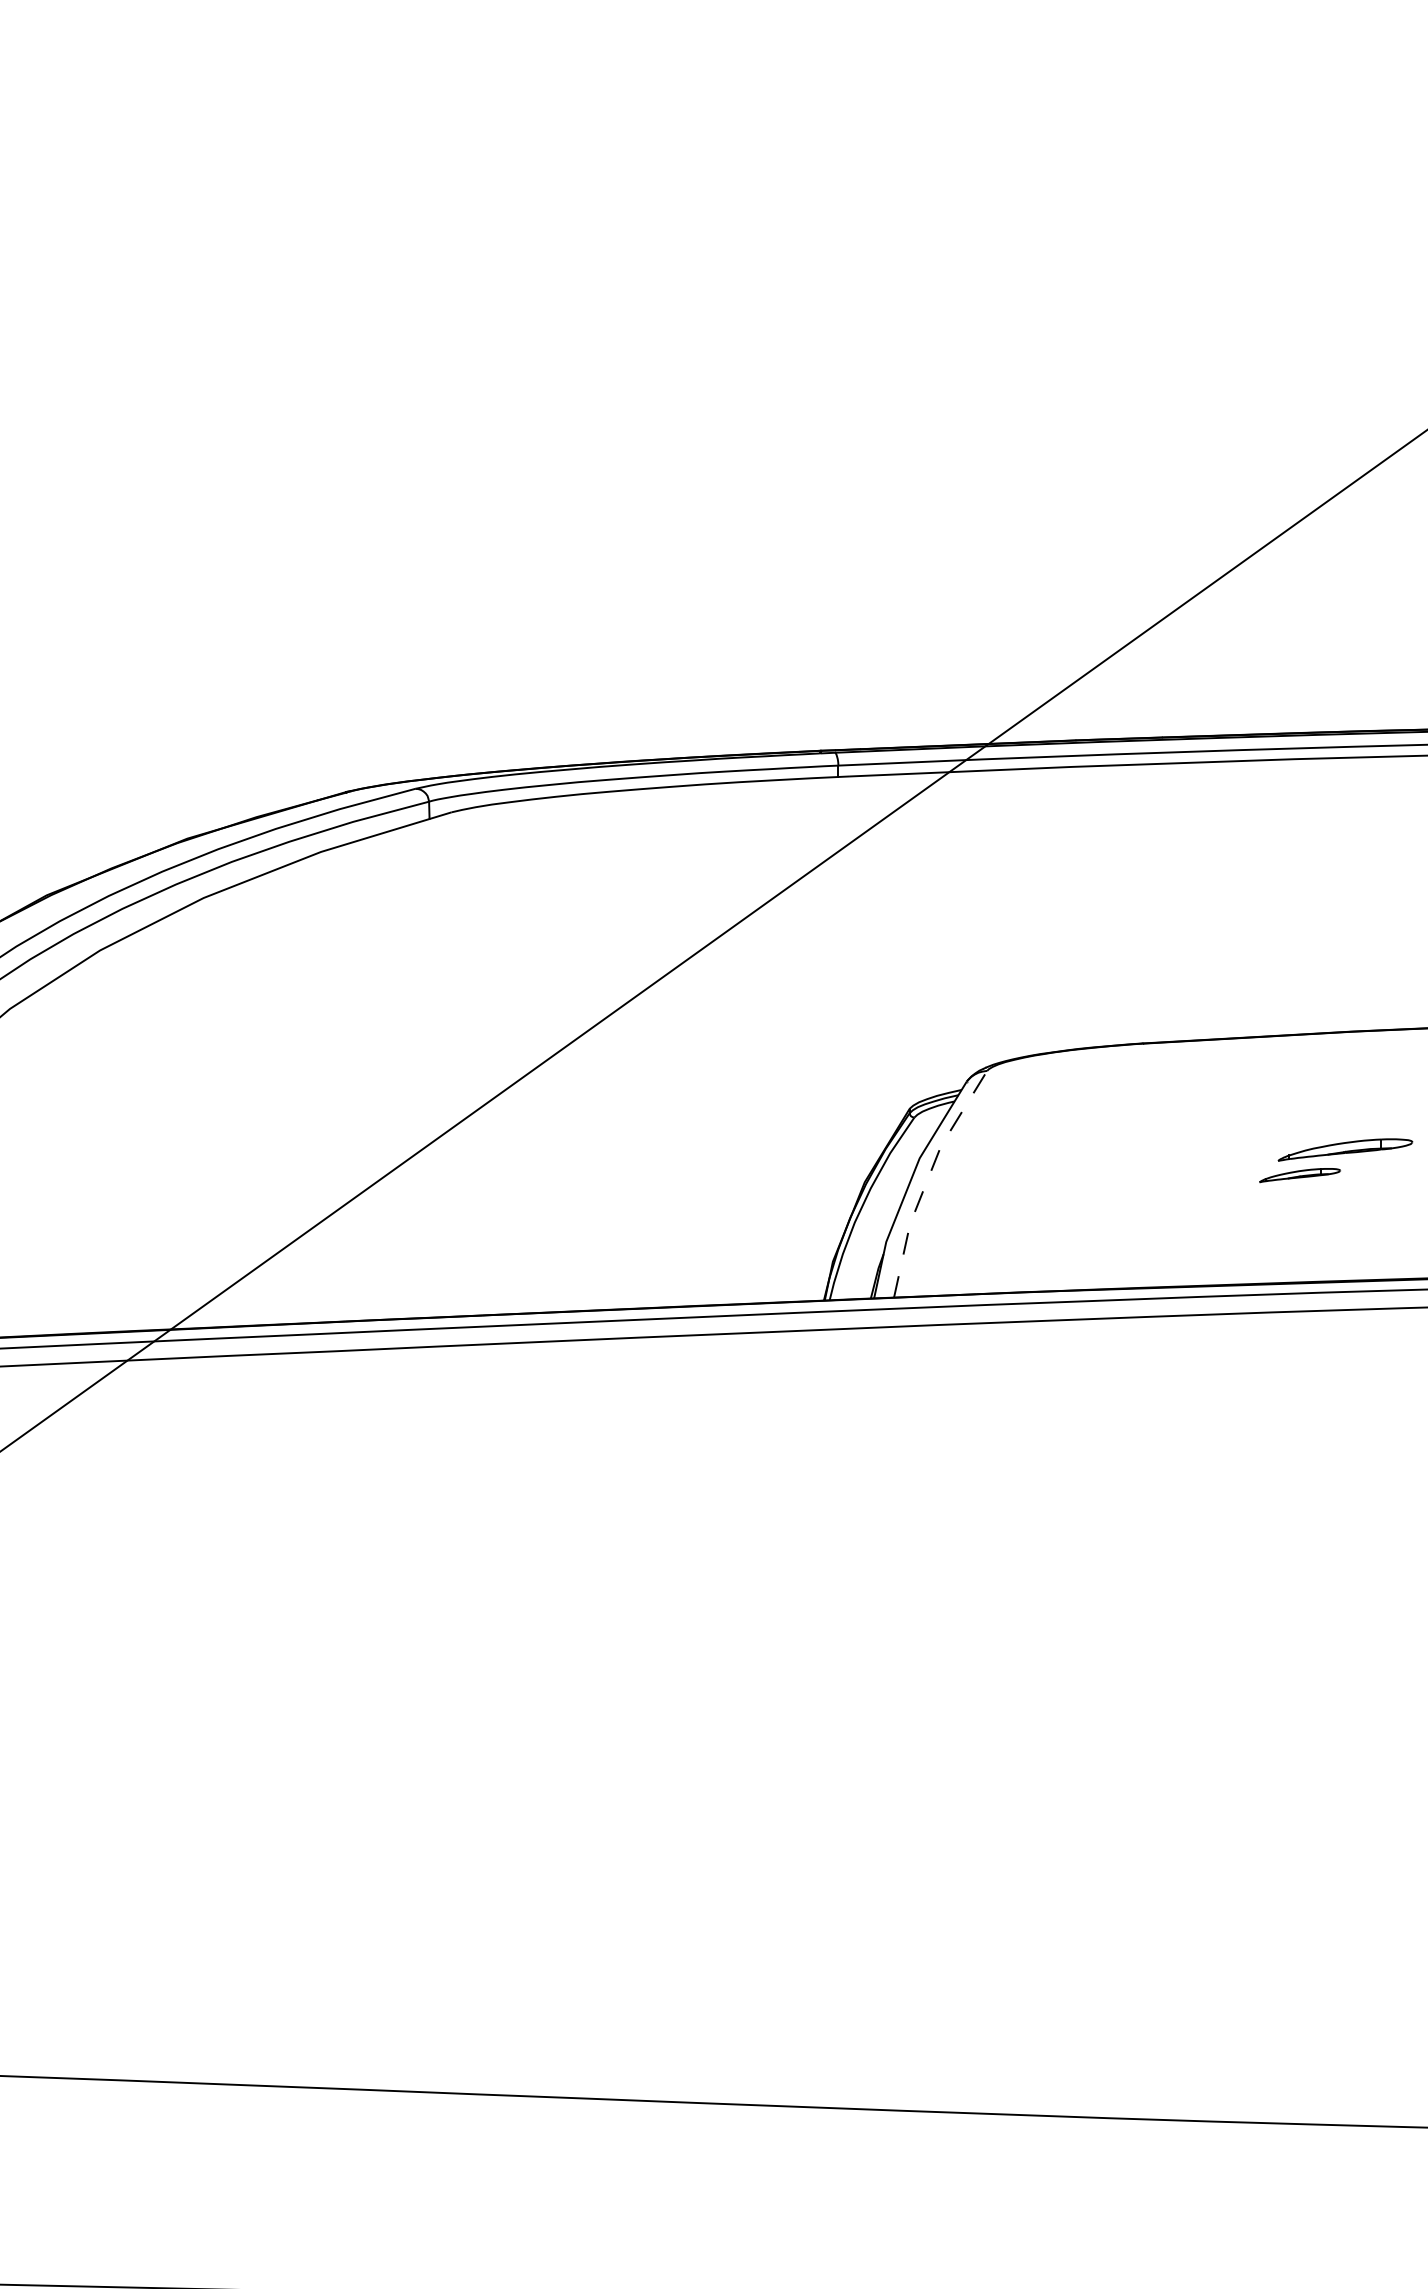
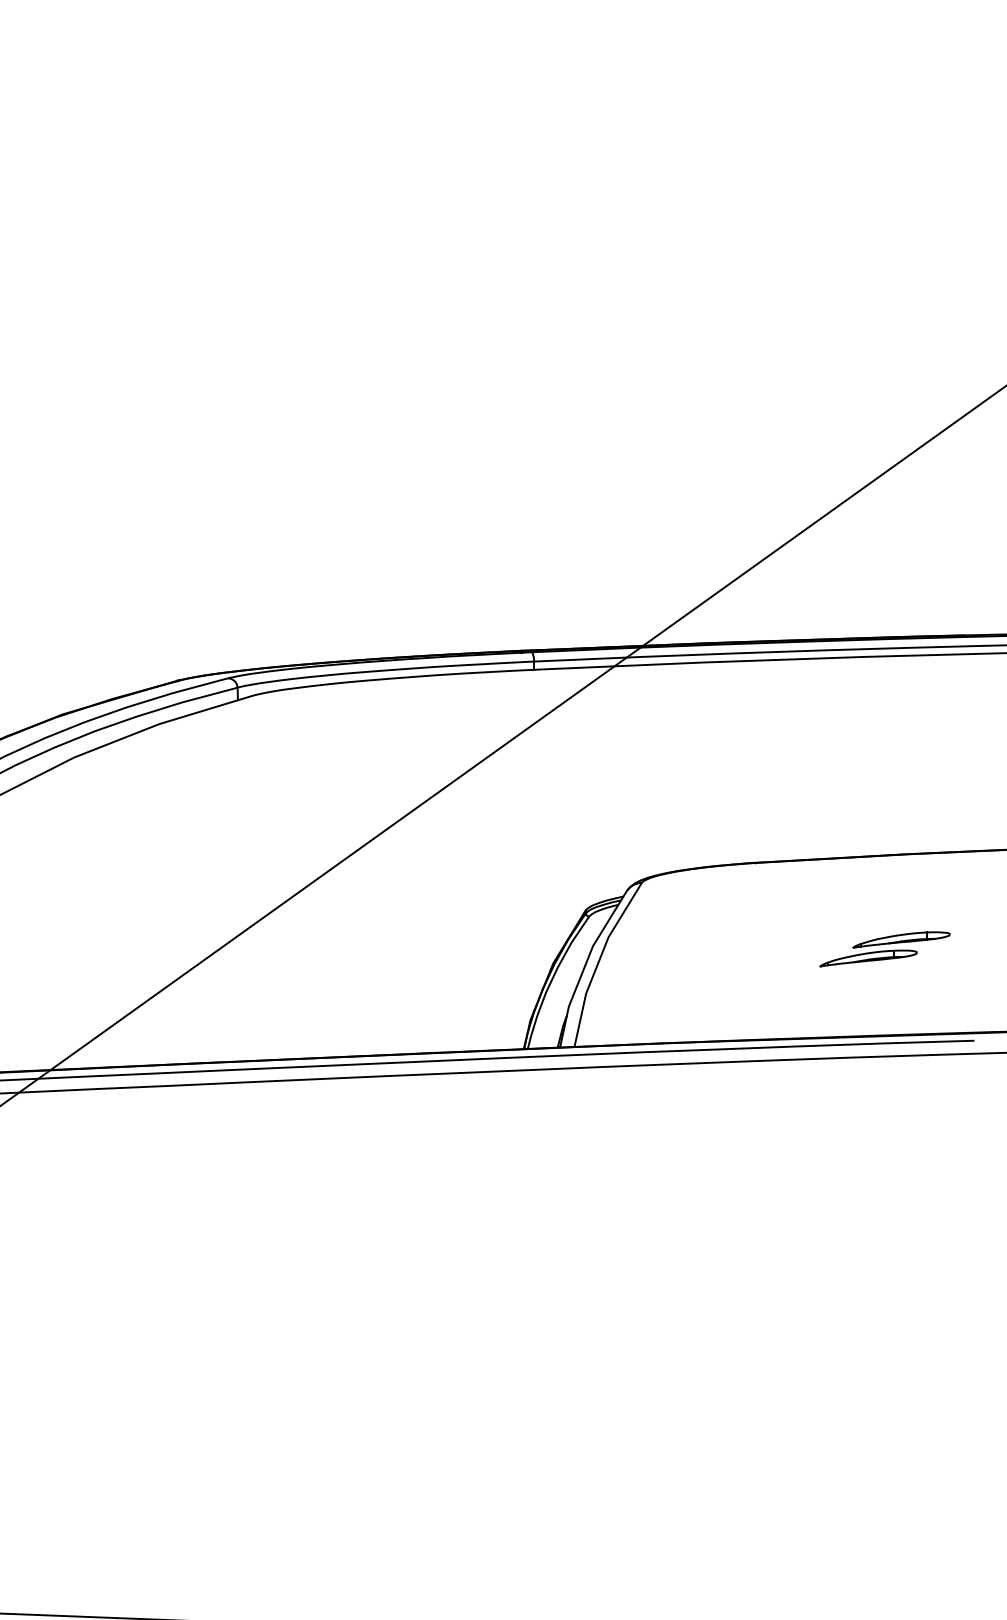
part: (1299, 1175) -> (868, 958), size x1.67
line: (928, 1178) -> (599, 960), dashed -> solid

